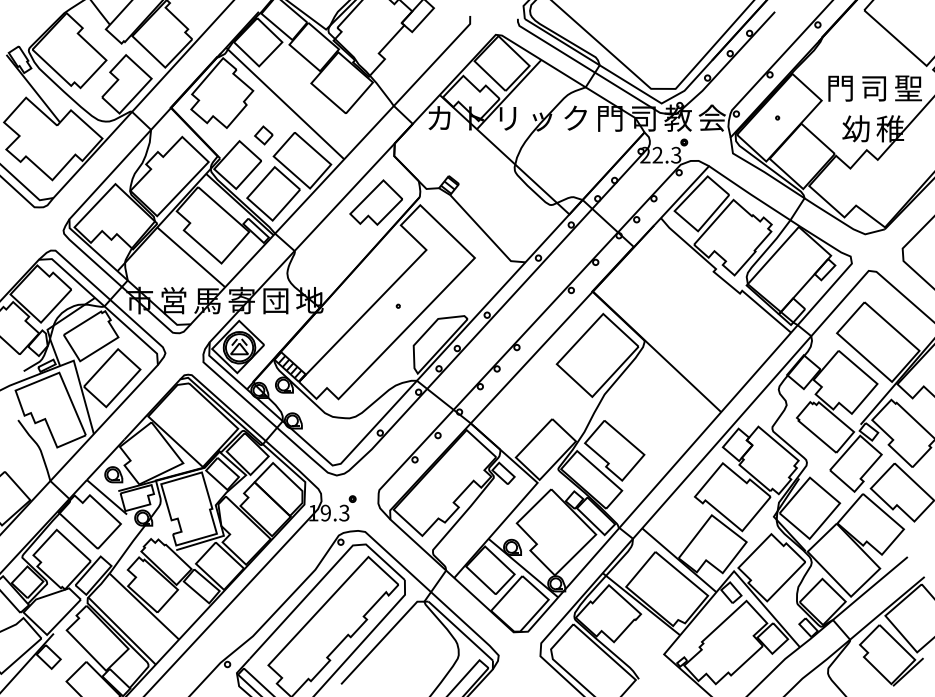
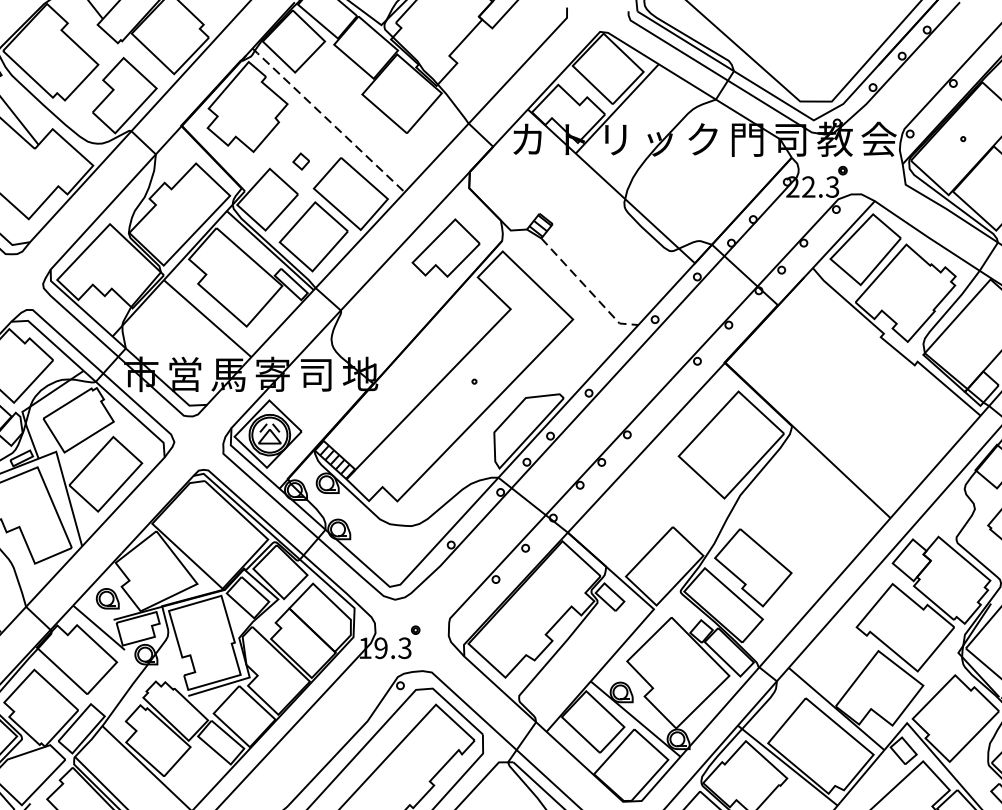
line: (284, 102) -> (327, 119), solid -> dashed
part: (263, 135) -> (300, 161), size x0.7
line: (486, 234) -> (588, 289), solid -> dashed
text: (275, 301) -> (316, 375), 団 -> 司

